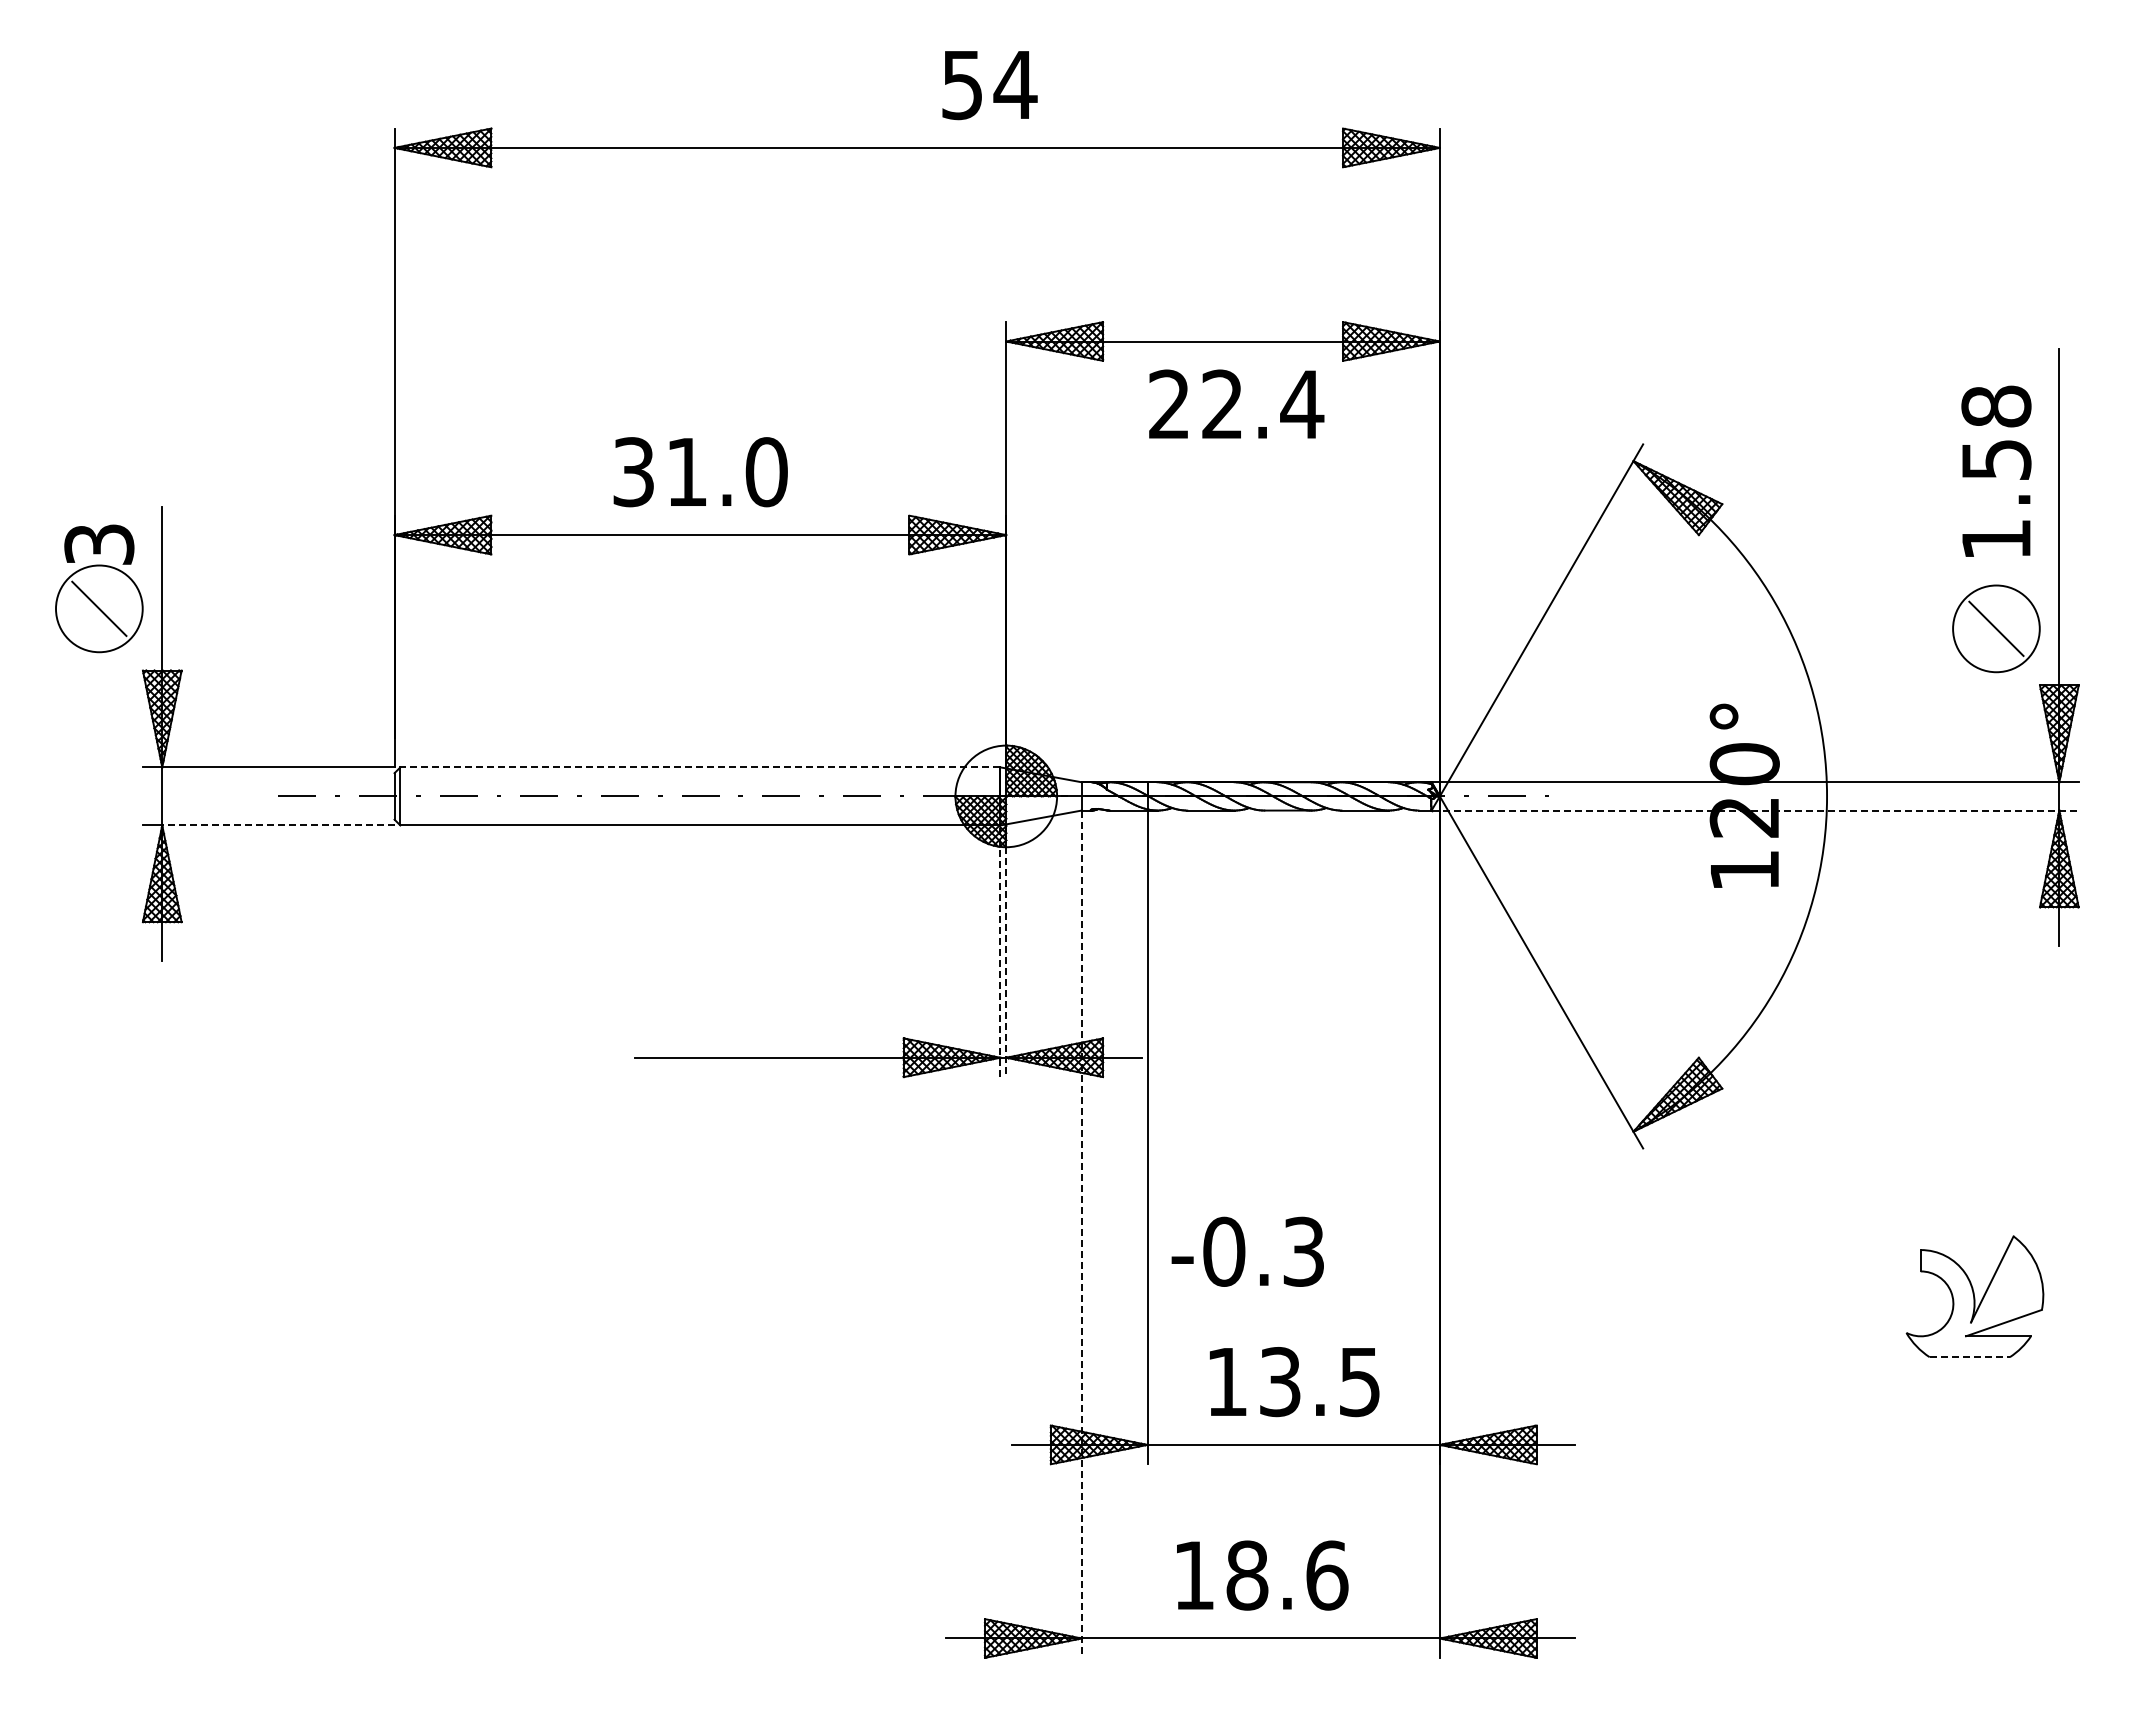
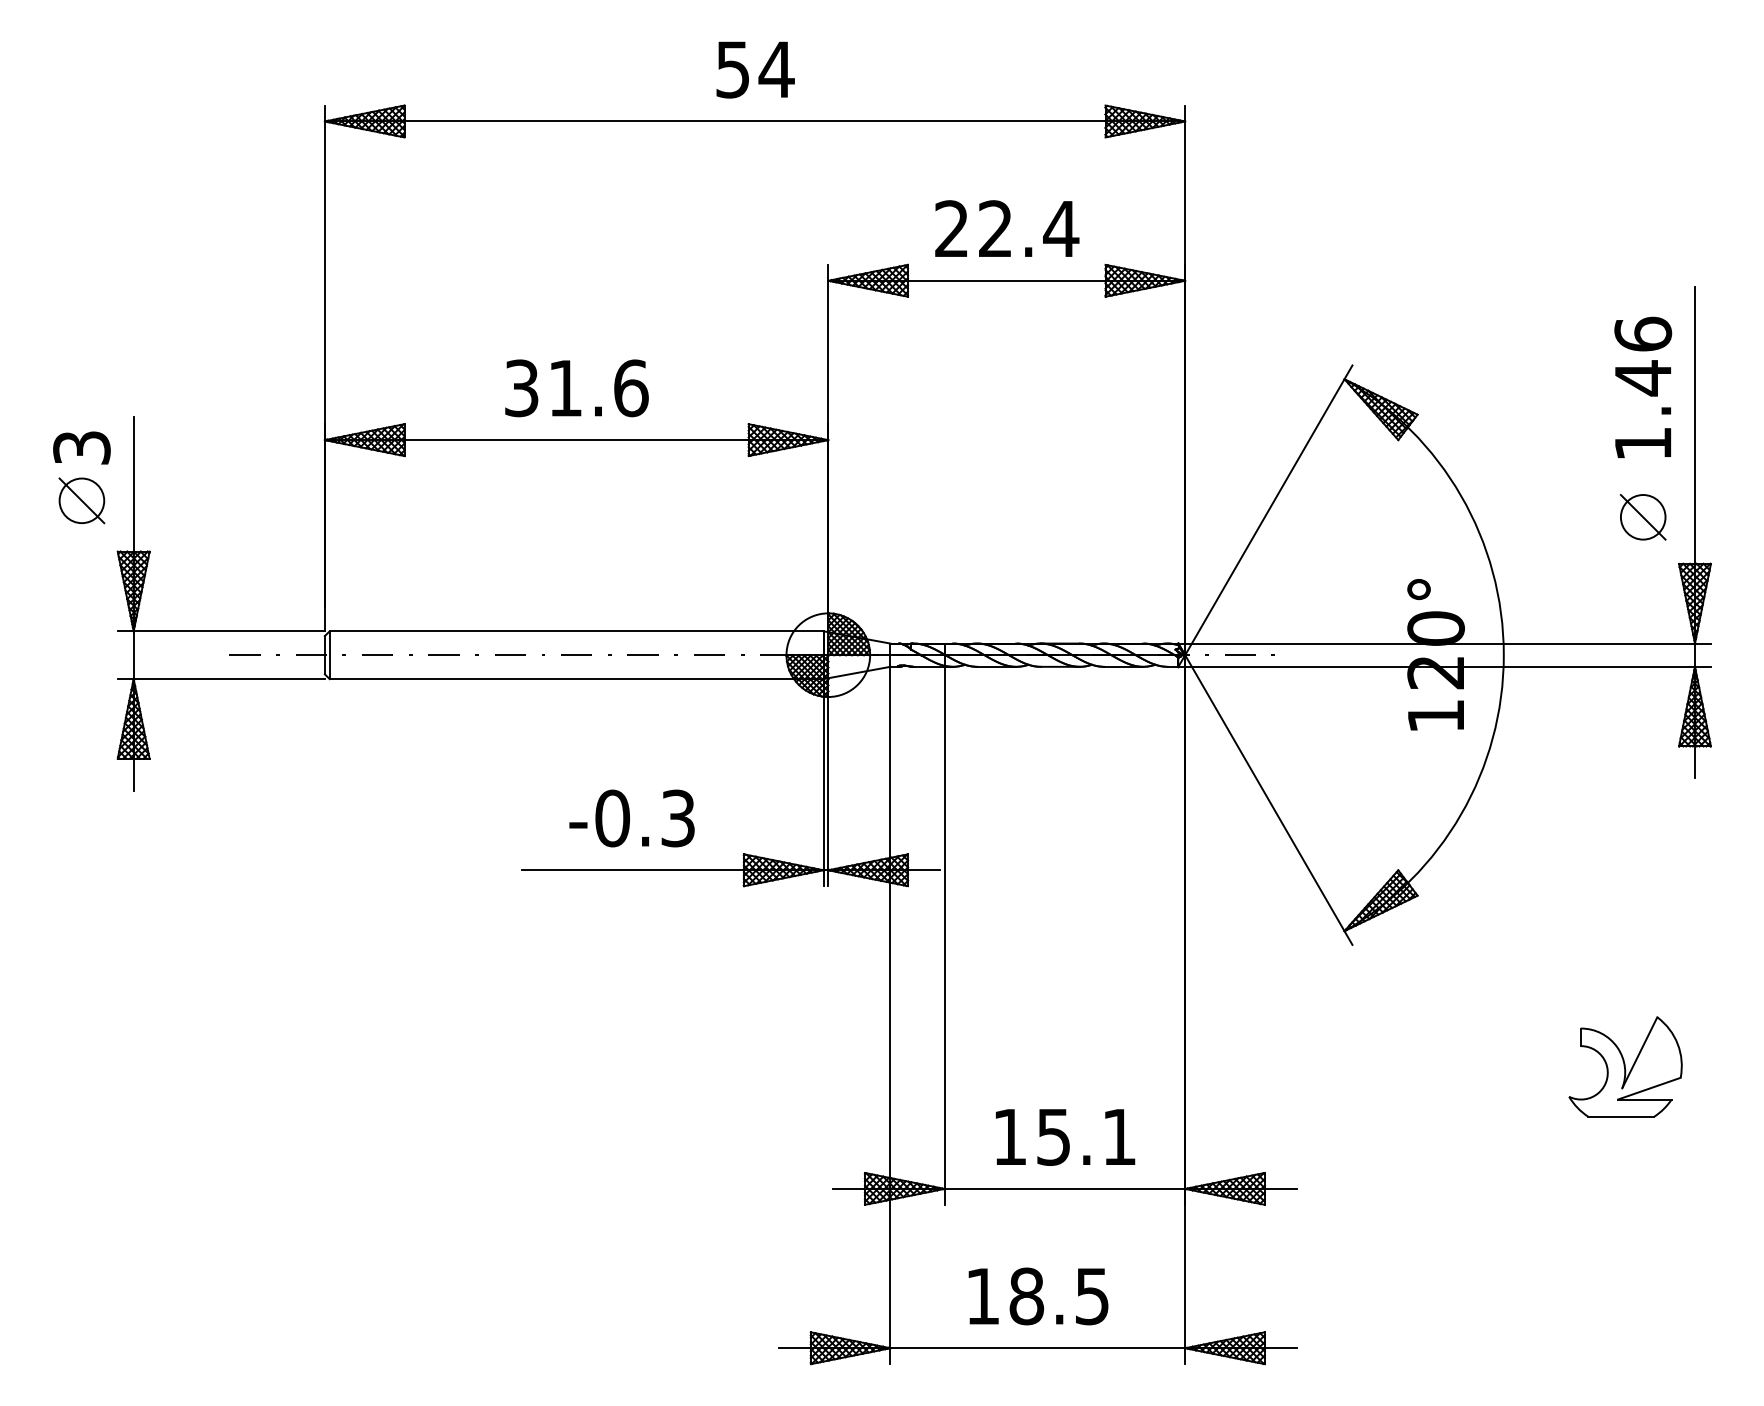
text: (989, 85) -> (755, 70), moved
text: (1236, 403) -> (1007, 228), moved
text: (1996, 433) -> (1643, 356), 1.58 -> 1.46
text: (766, 472) -> (630, 388), 31.0 -> 31.6
circle: (99, 608) -> (82, 500), size x0.62
circle: (1996, 628) -> (1643, 517), size x0.62
line: (699, 767) -> (575, 631), dashed -> solid
line: (1755, 810) -> (1444, 666), dashed -> solid
line: (277, 825) -> (228, 679), dashed -> solid
line: (1000, 951) -> (823, 782), dashed -> solid
line: (1006, 951) -> (828, 782), dashed -> solid
line: (1081, 1234) -> (890, 1015), dashed -> solid
text: (1247, 1251) -> (631, 818), moved
line: (1970, 1357) -> (1621, 1116), dashed -> solid
text: (1319, 1382) -> (1086, 1137), 13.5 -> 15.1
text: (1327, 1575) -> (1092, 1296), 18.6 -> 18.5

